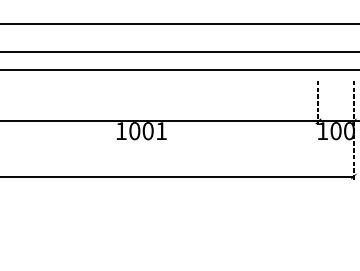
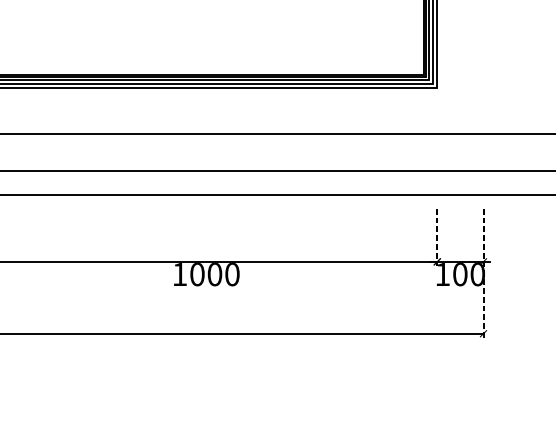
text: (161, 131) -> (232, 274), 1001 -> 1000

